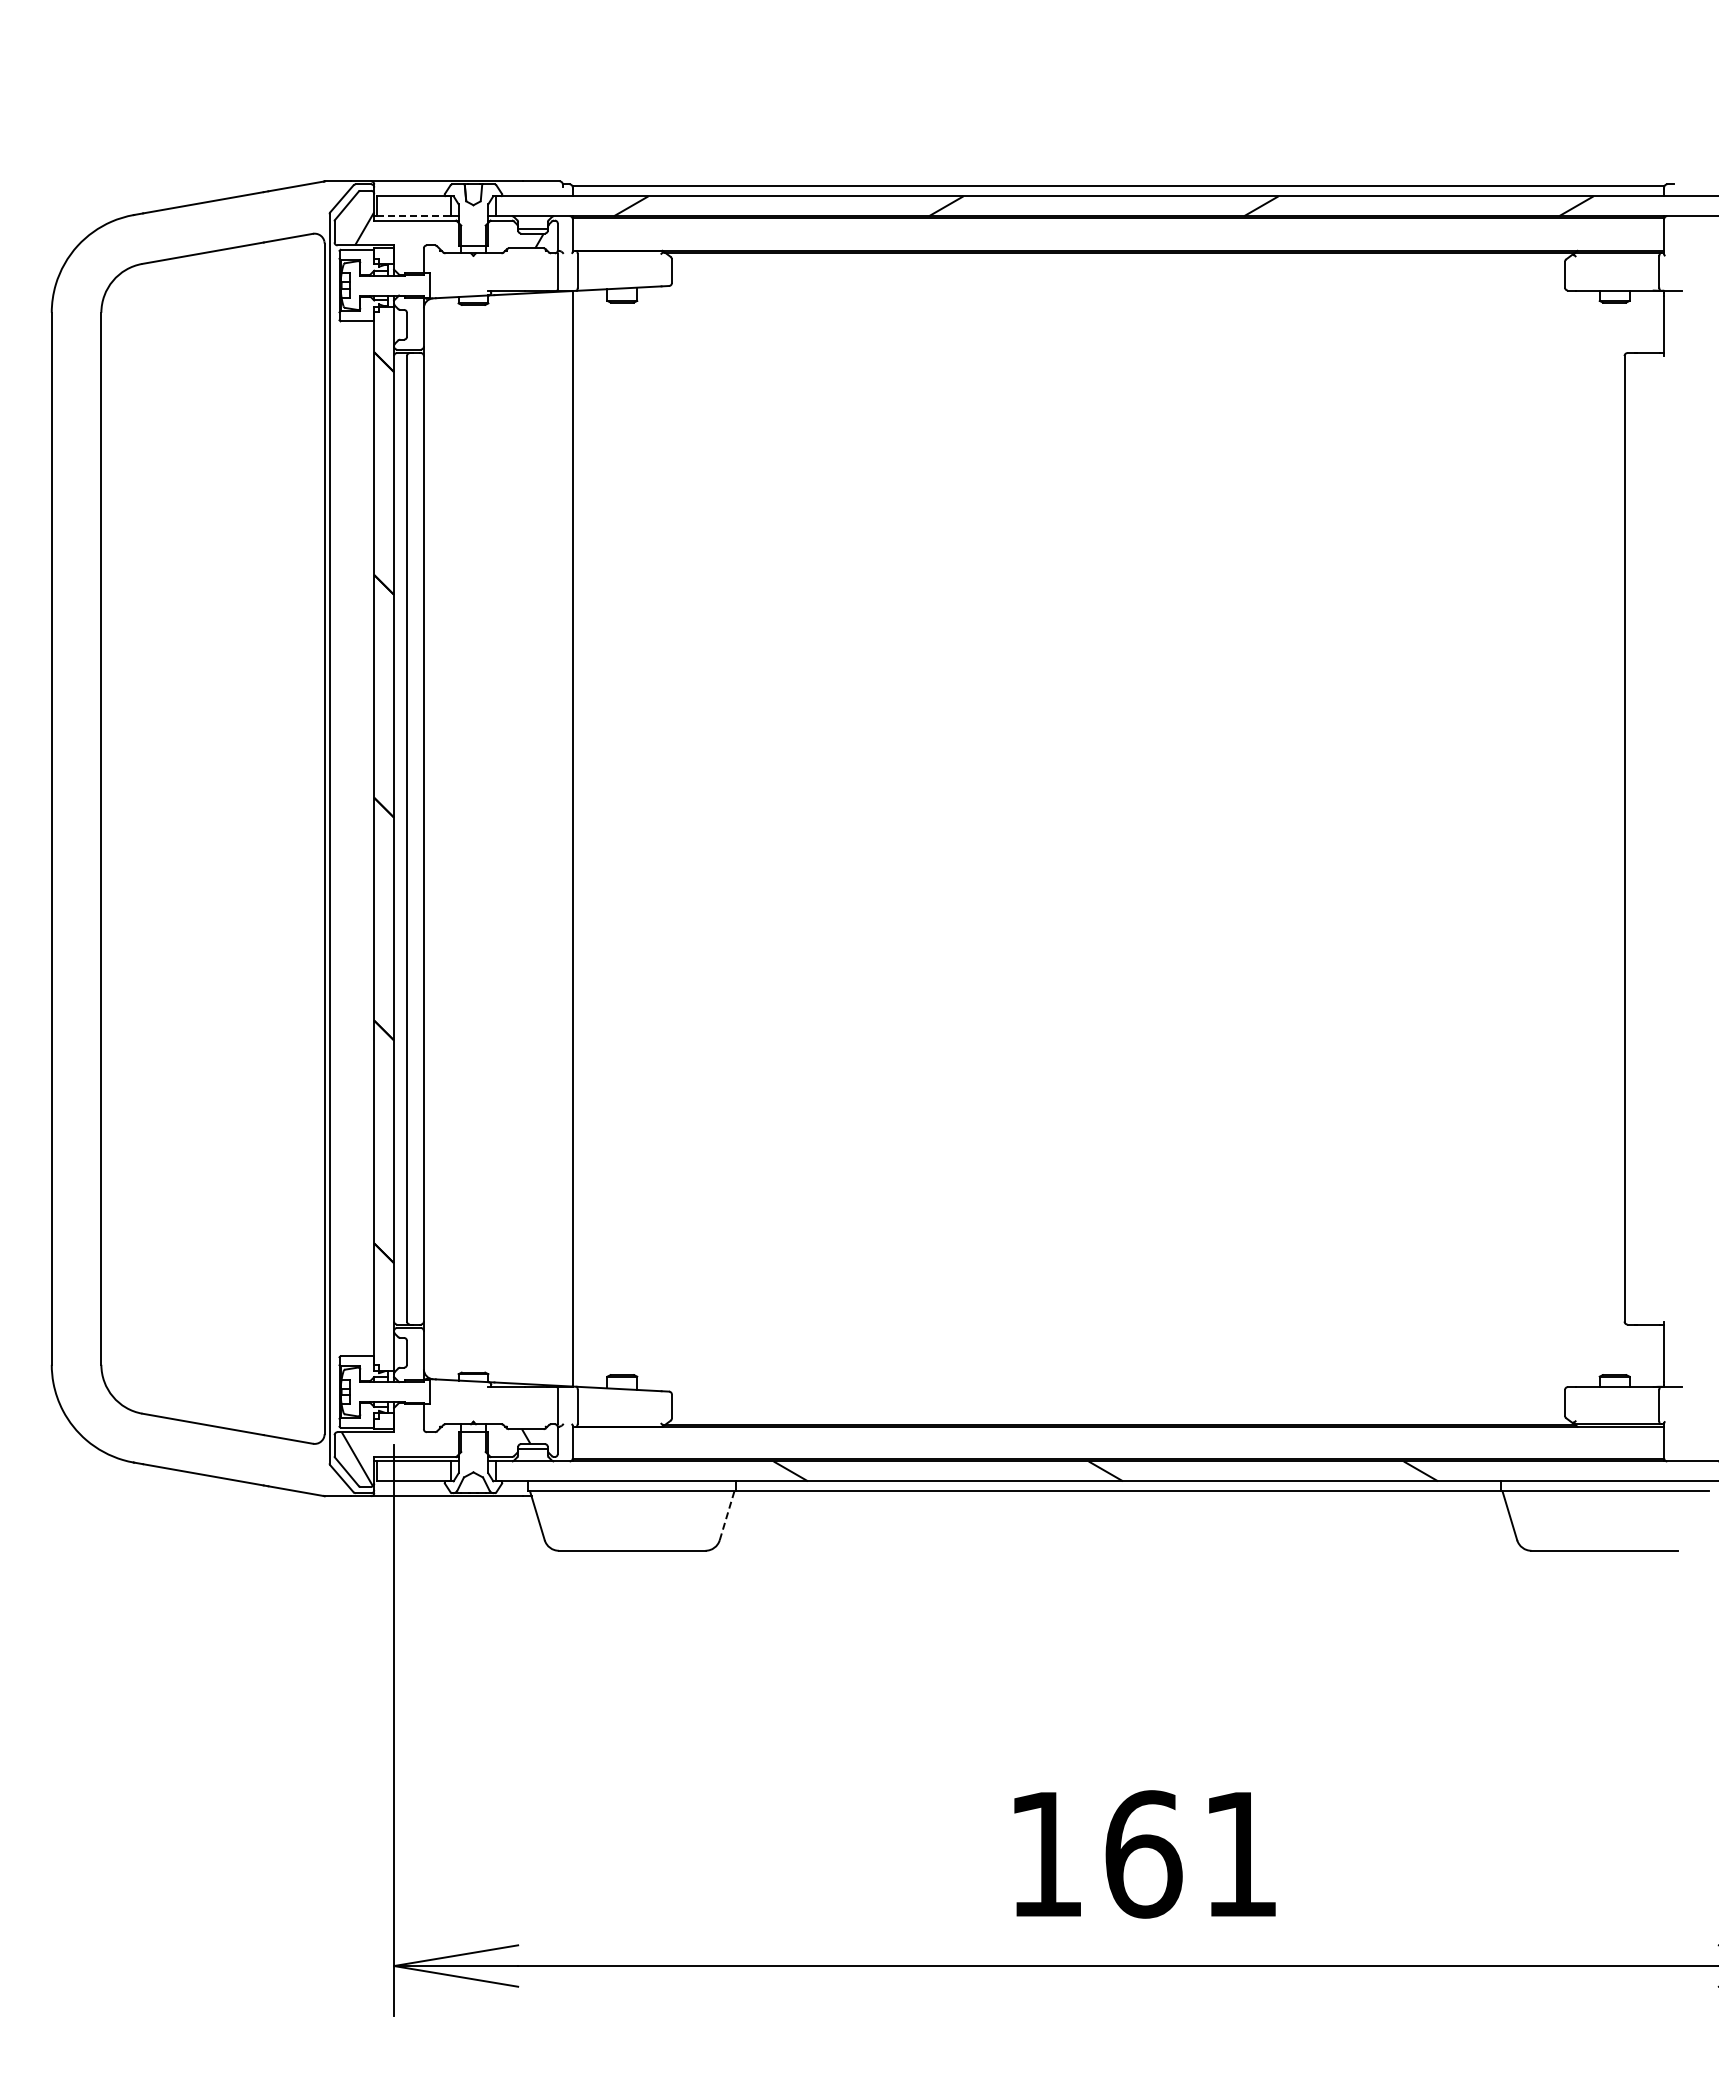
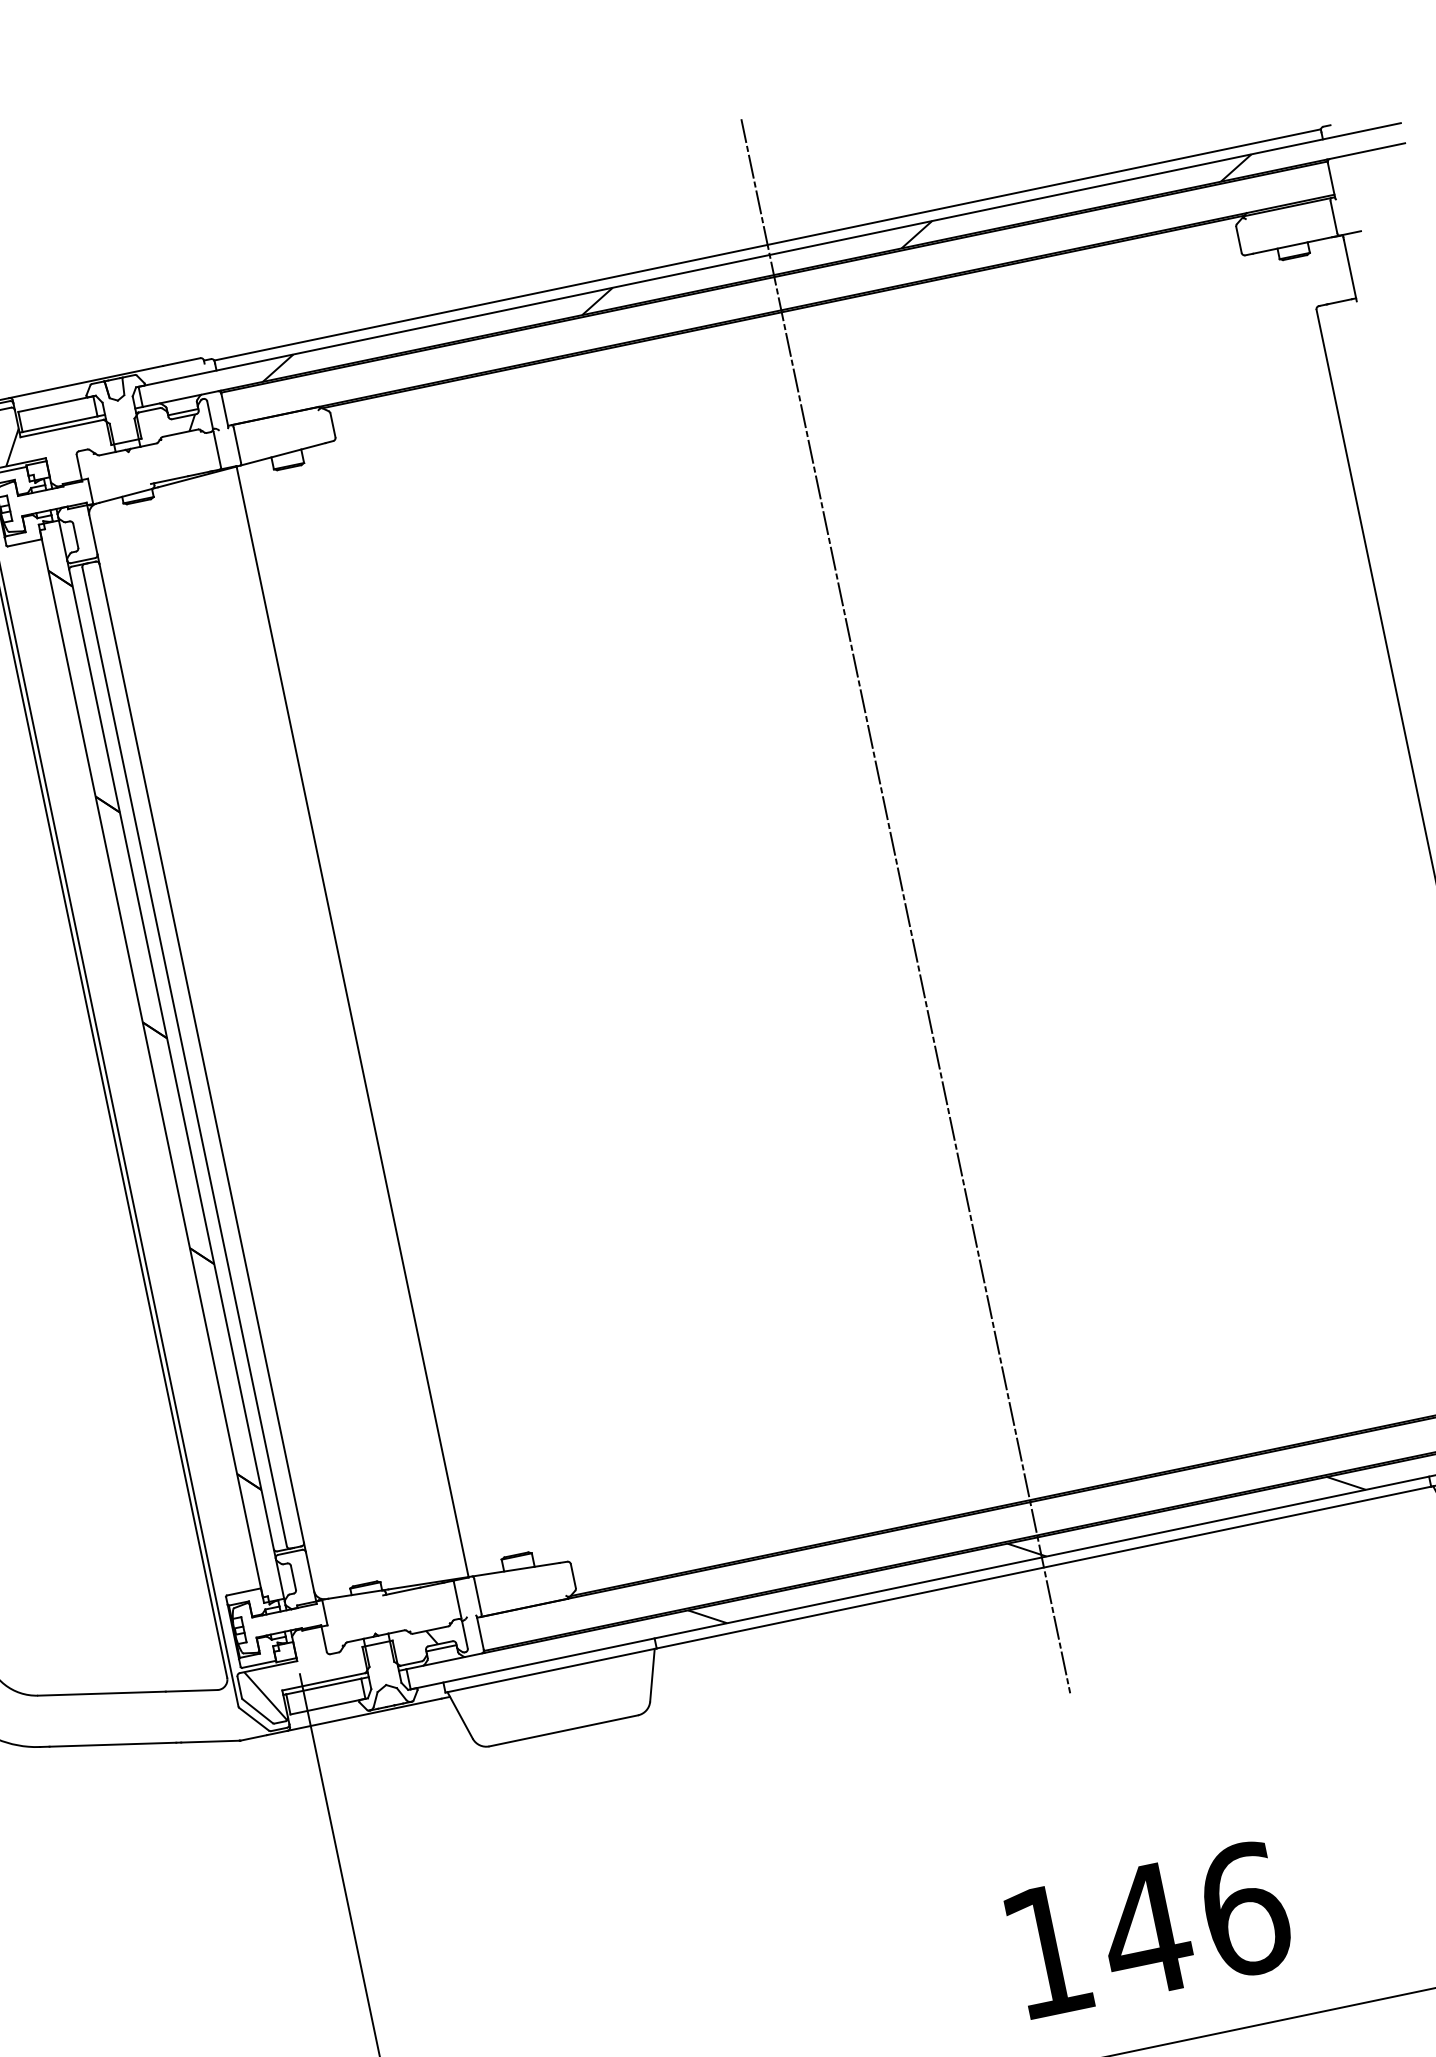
line: (414, 216) -> (60, 424), dashed -> solid
line: (1118, 838) -> (905, 905), added
line: (727, 1515) -> (652, 1674), dashed -> solid
text: (1191, 1854) -> (1194, 1920), 161 -> 146

